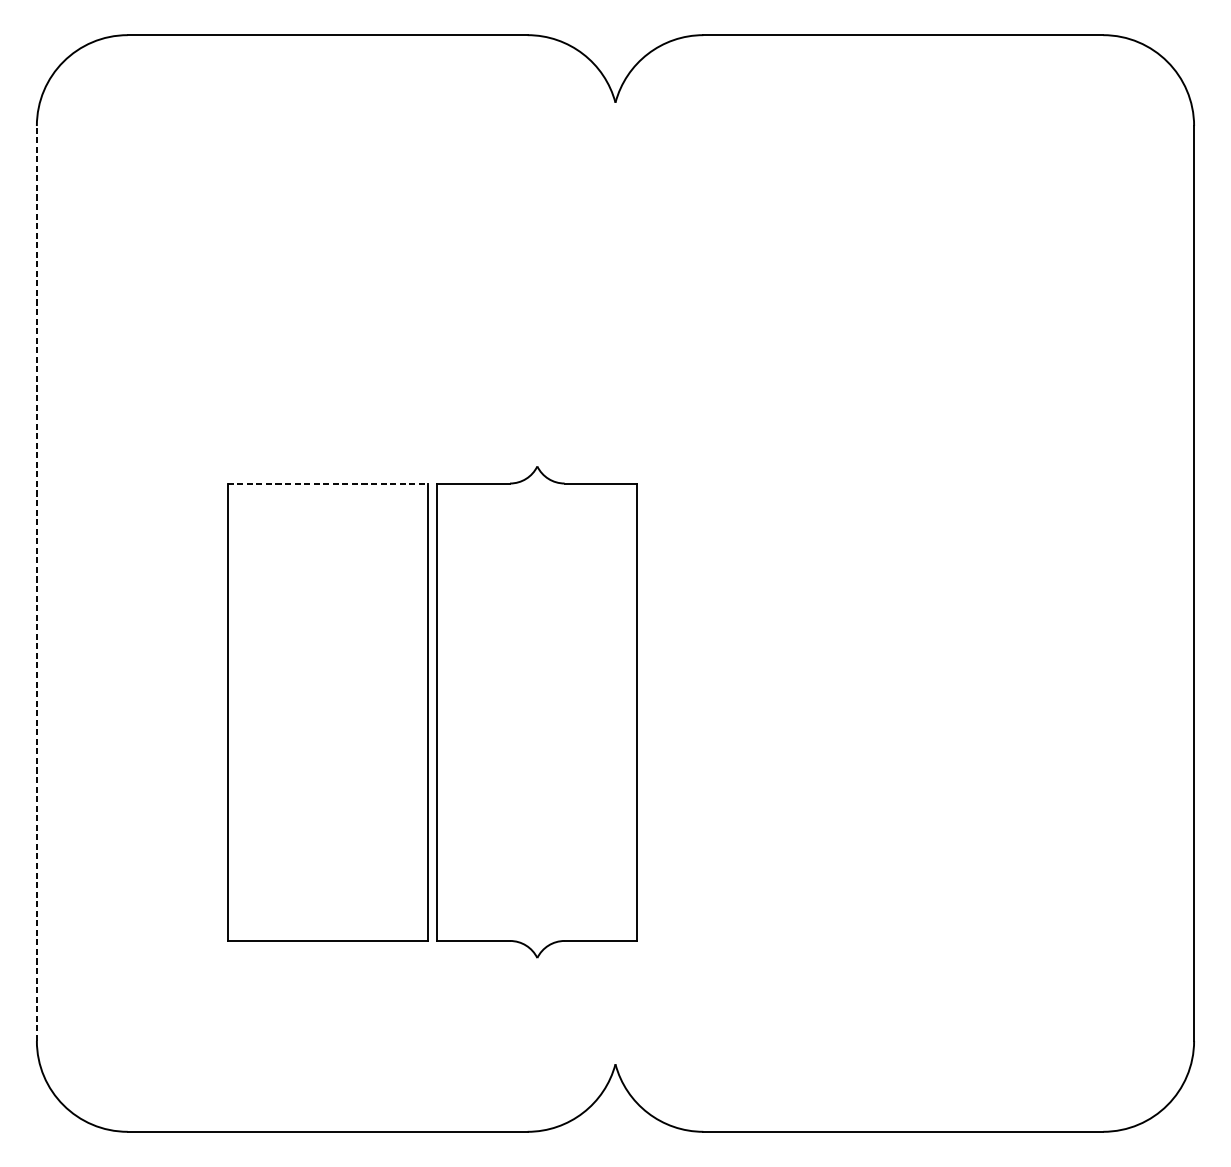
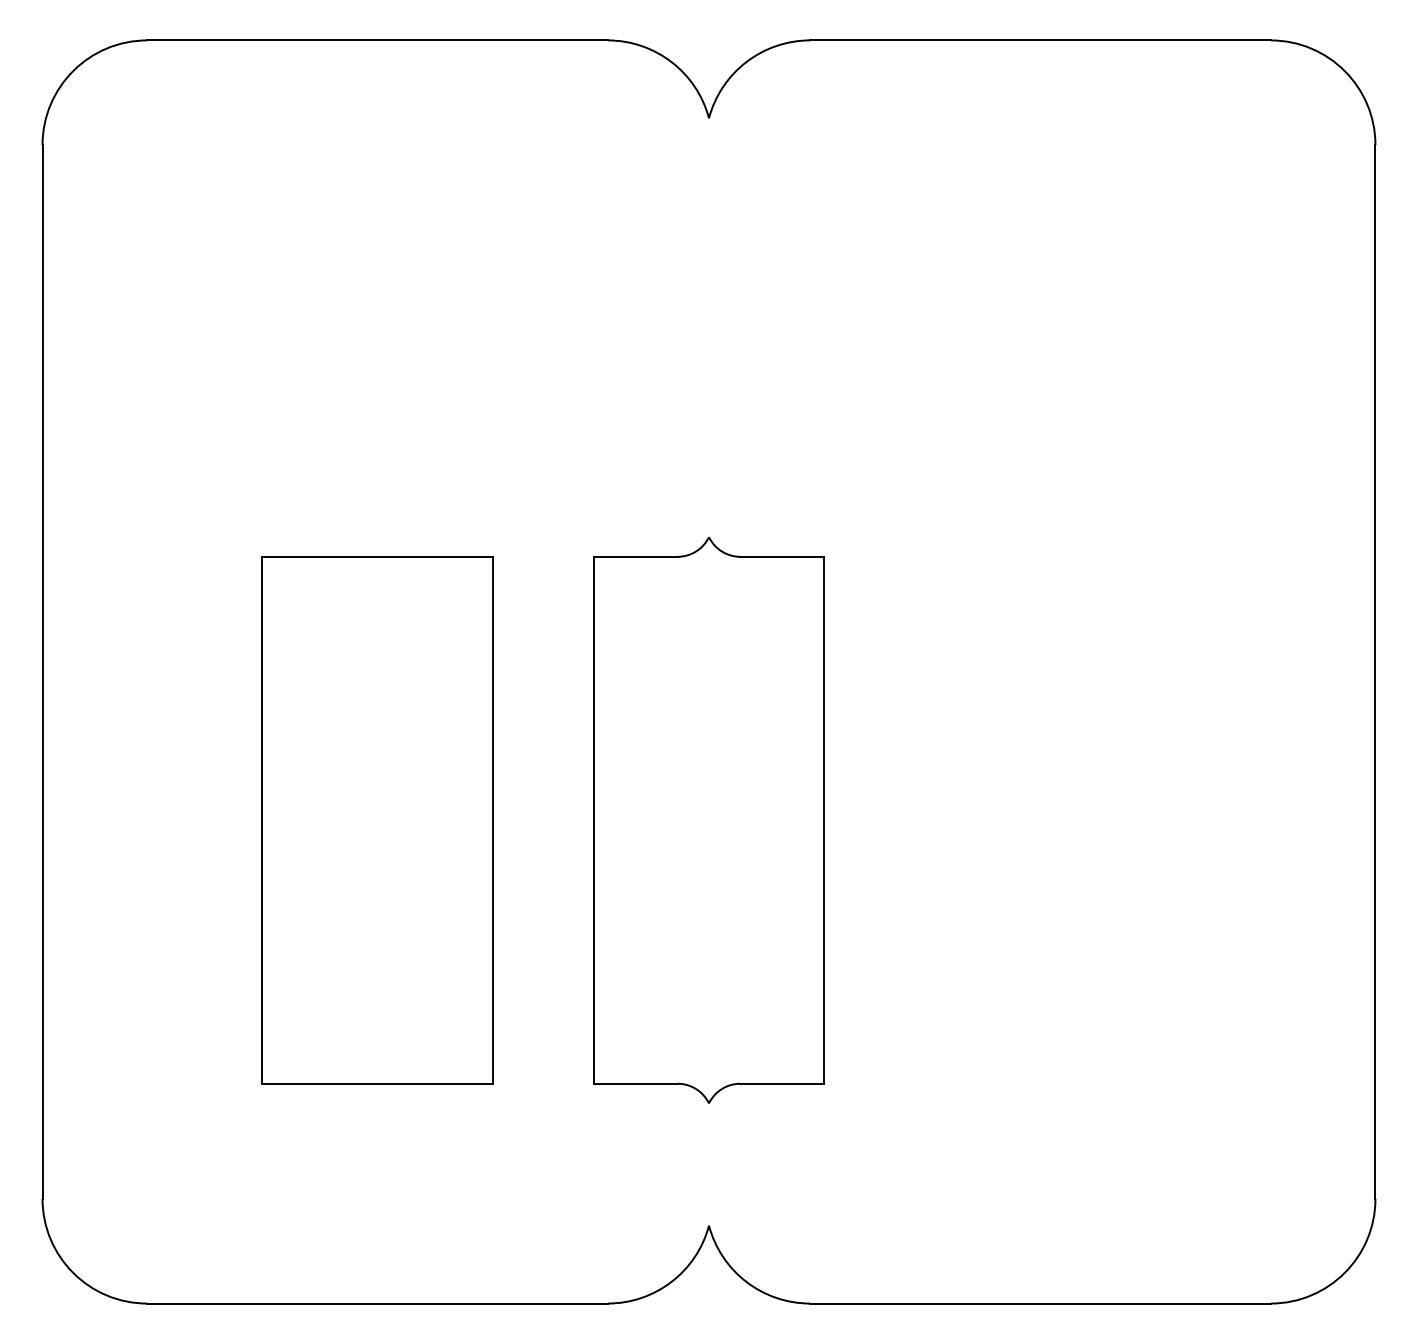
line: (328, 483) -> (378, 556), dashed -> solid
line: (36, 583) -> (42, 672), dashed -> solid
part: (536, 712) -> (708, 820), moved

